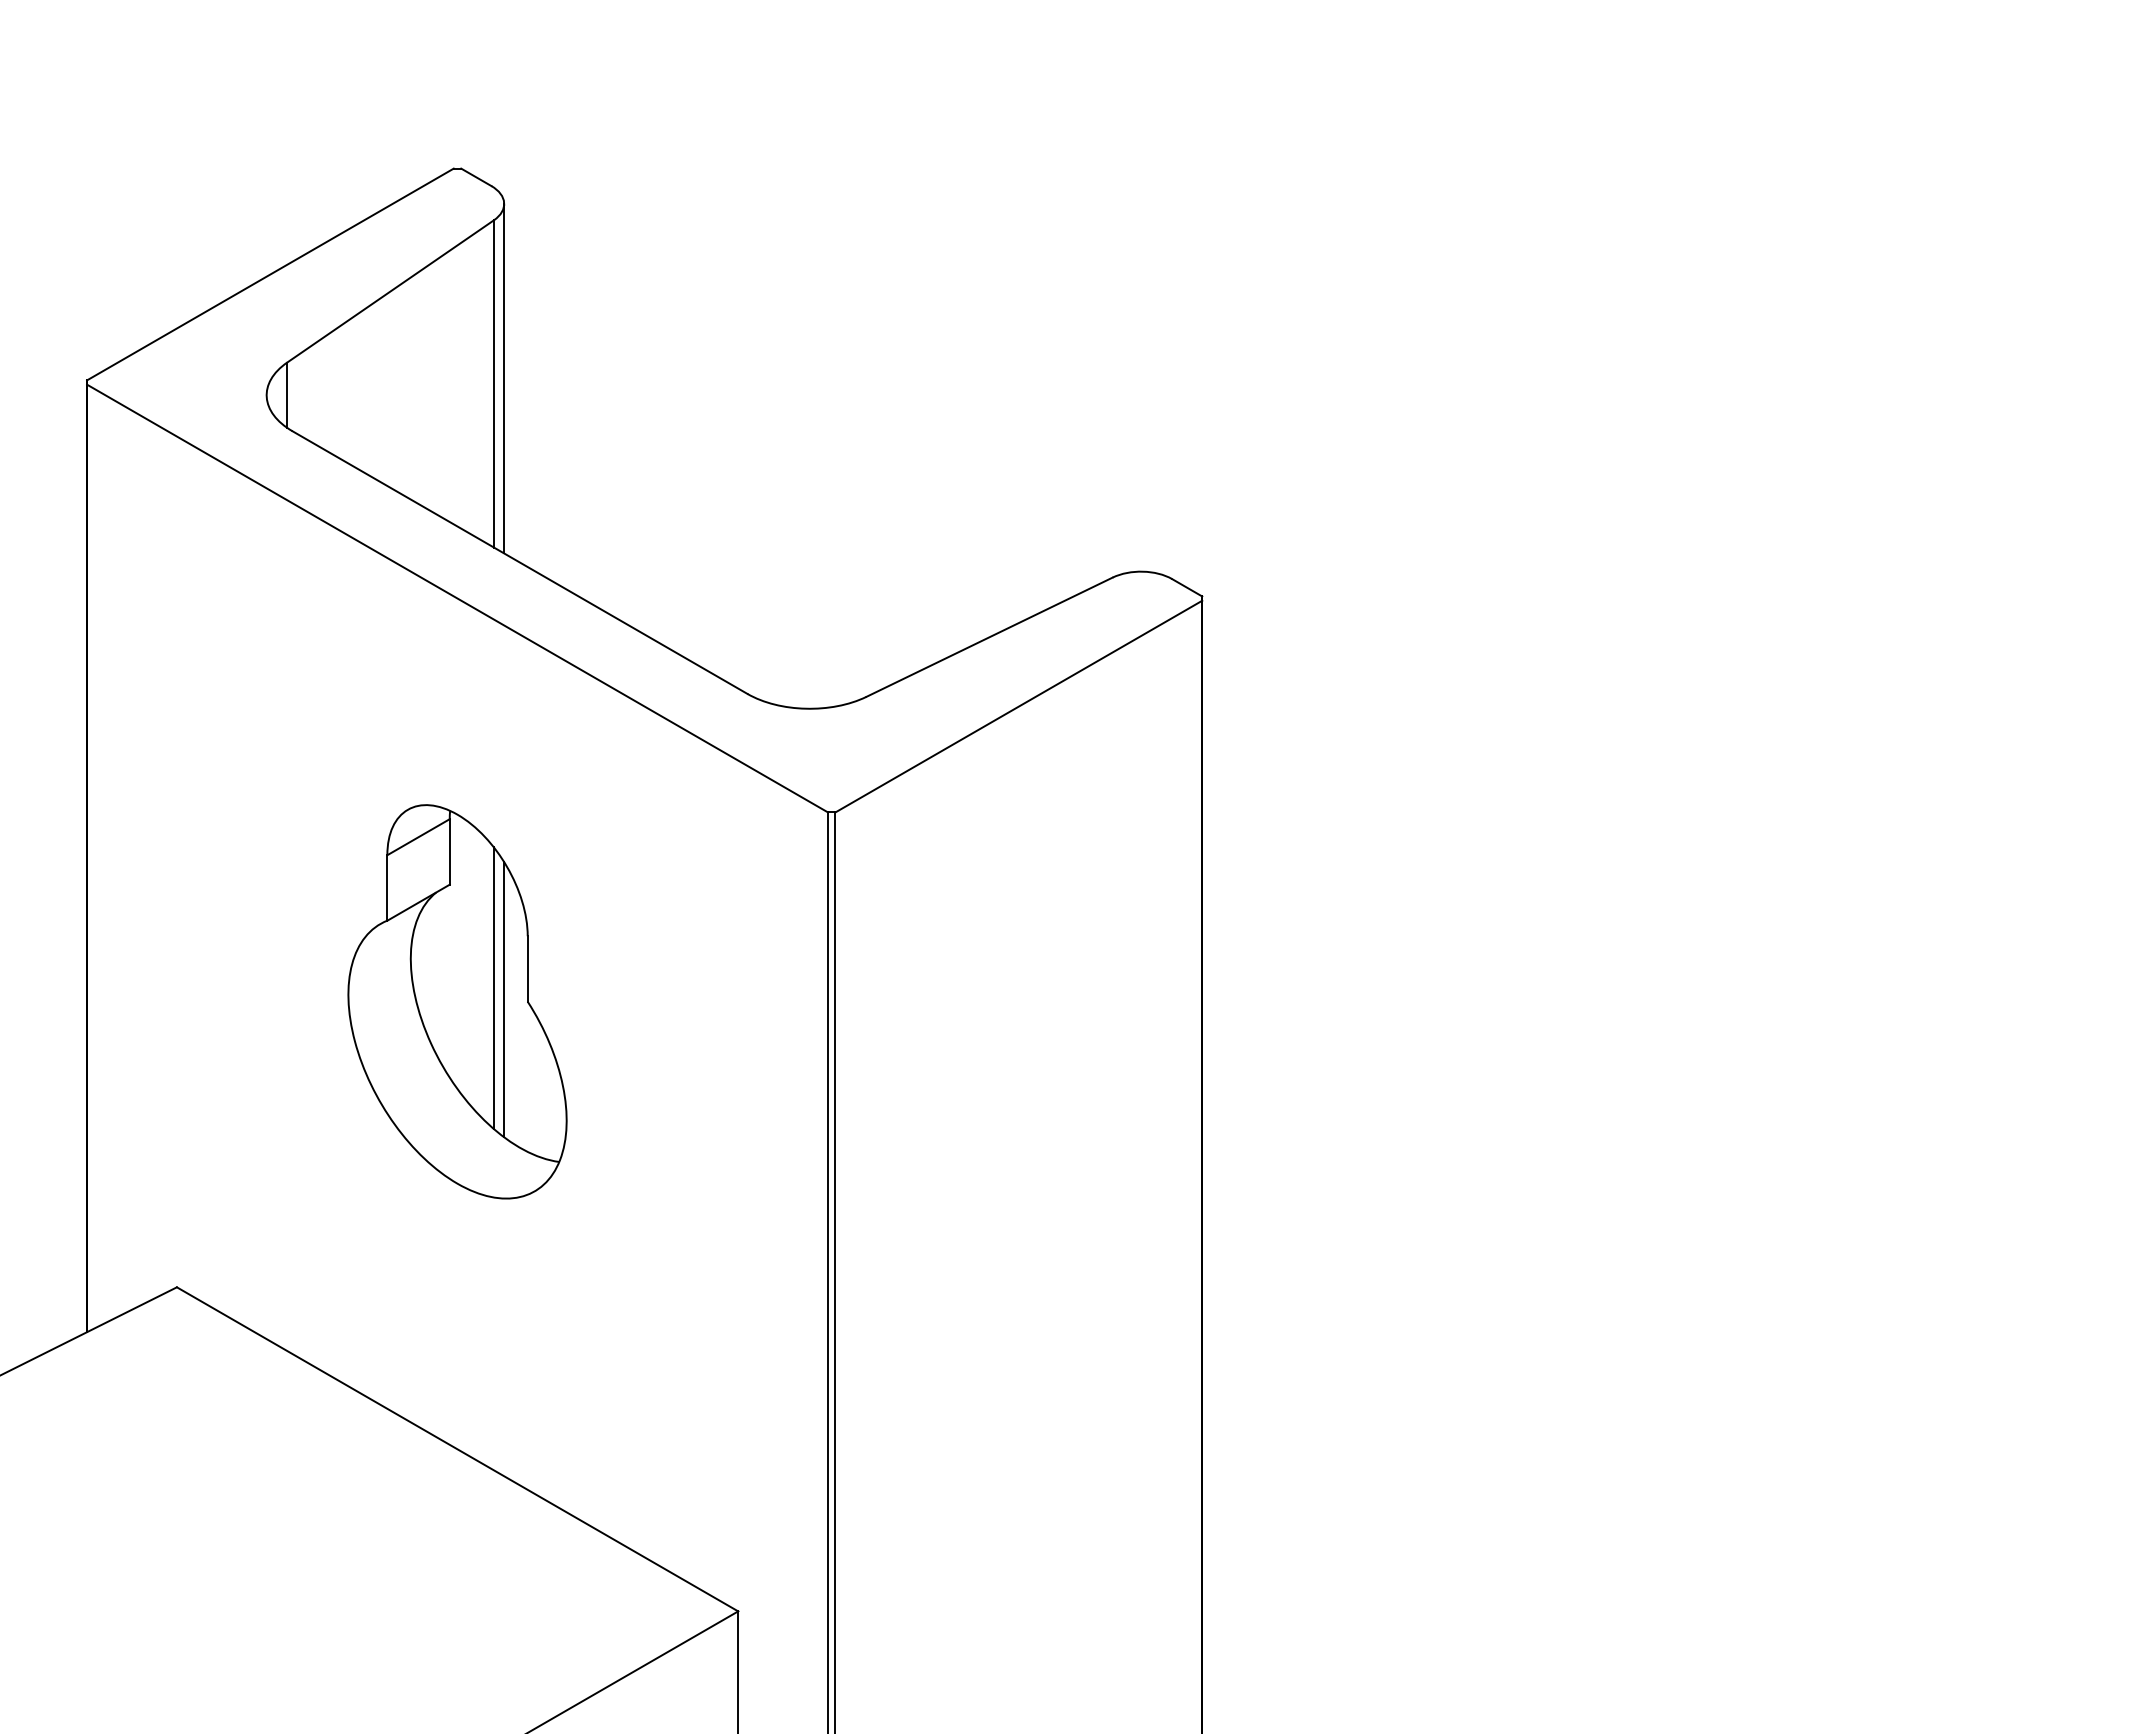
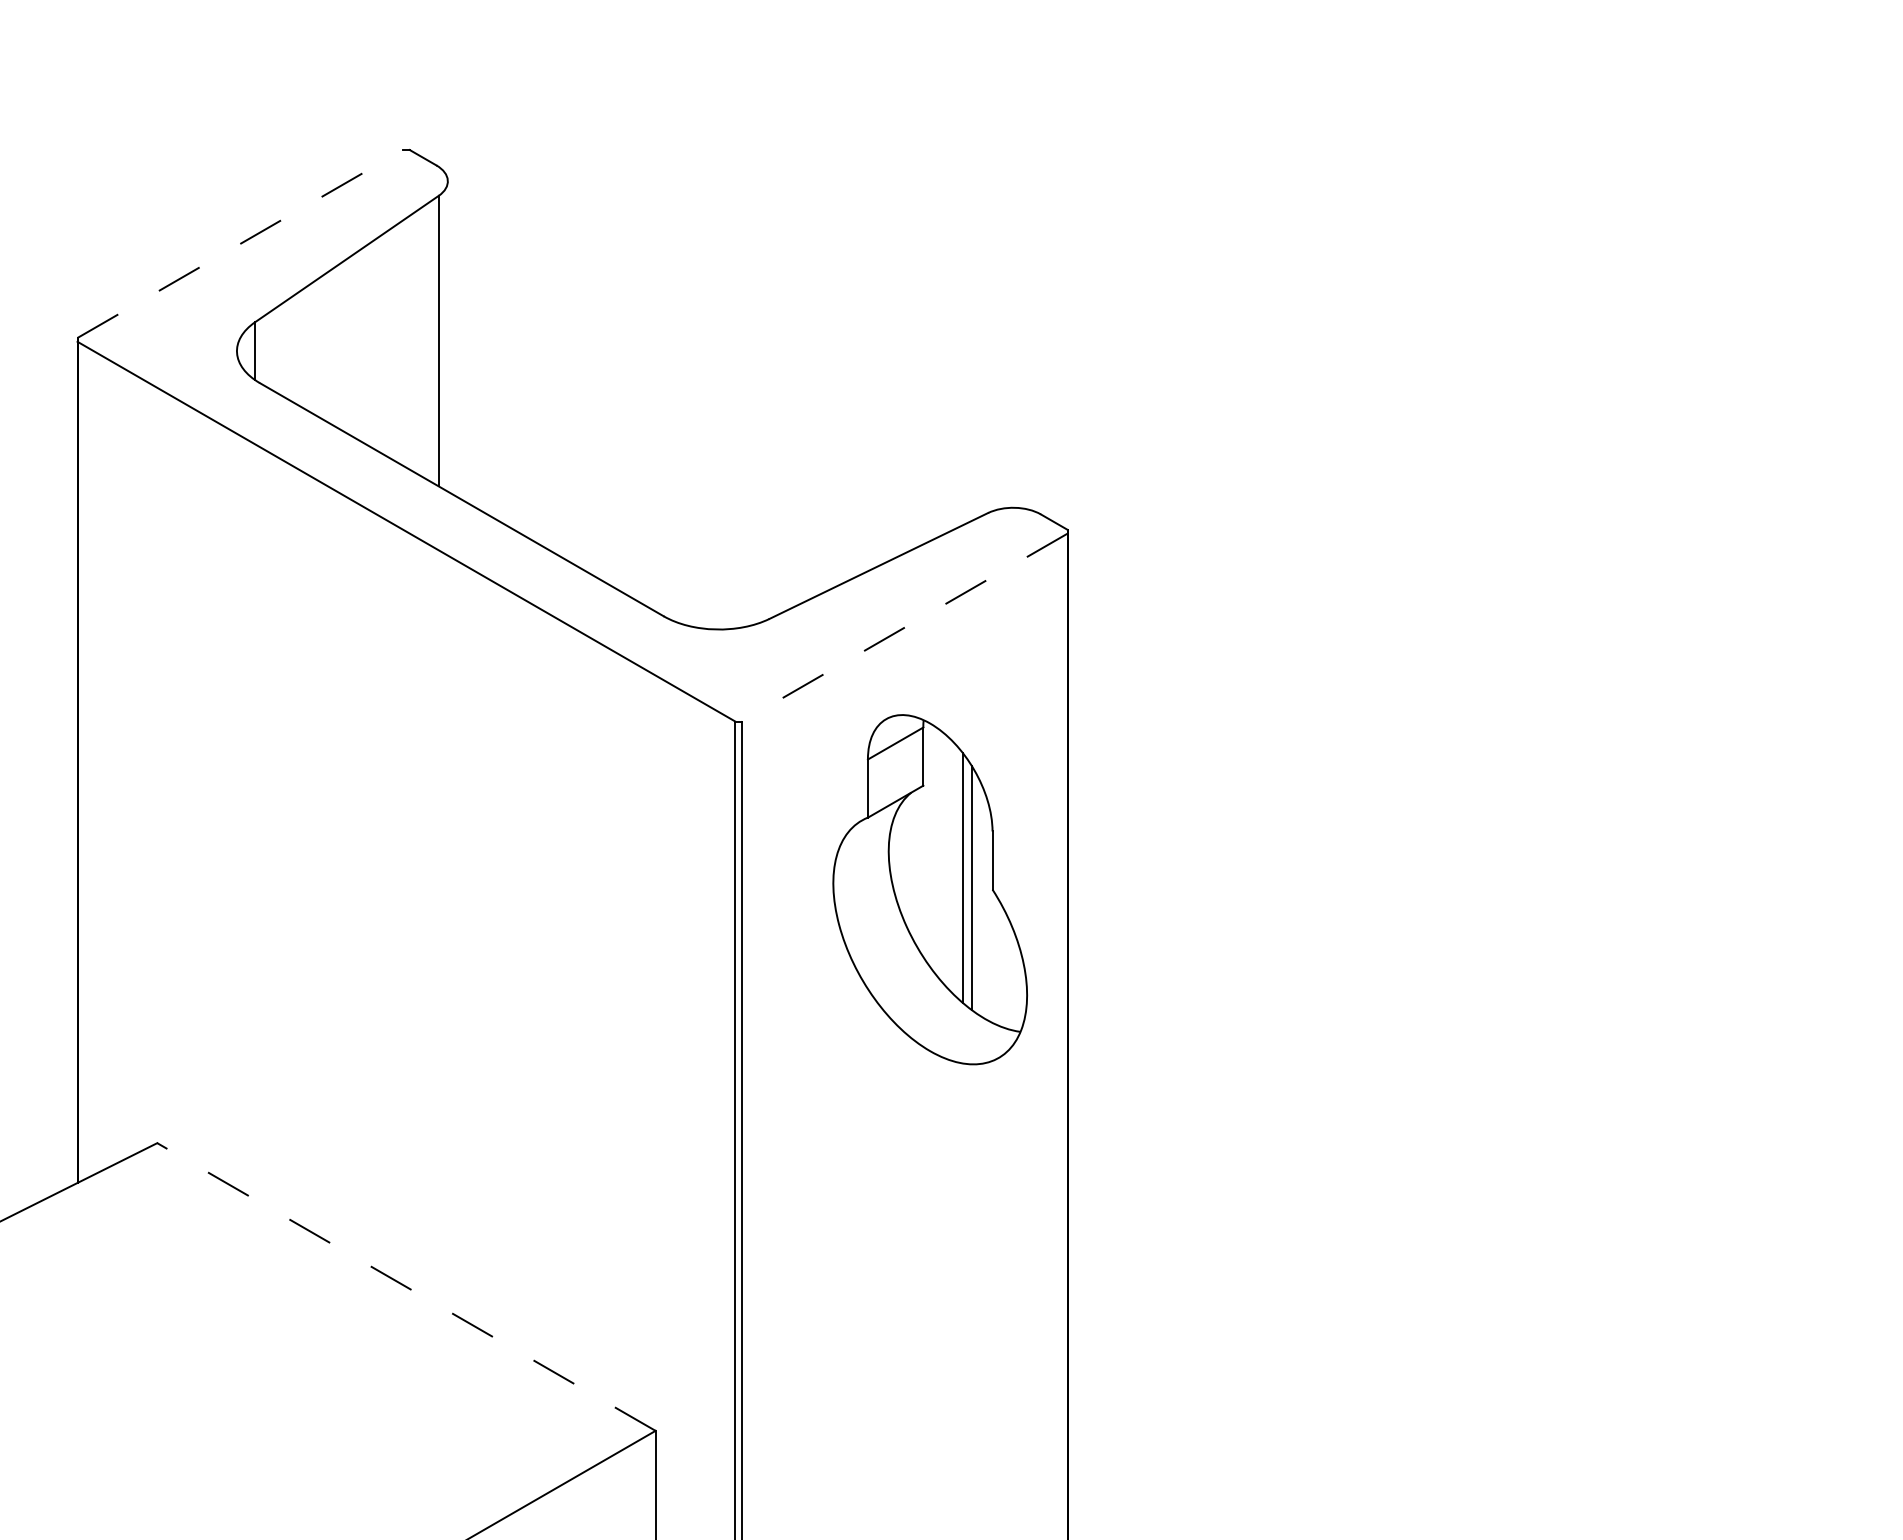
line: (270, 274) -> (240, 243), solid -> dashed
line: (504, 378) -> (448, 336), removed
line: (1018, 706) -> (904, 627), solid -> dashed
part: (457, 1001) -> (930, 889), moved
line: (457, 1449) -> (406, 1287), solid -> dashed

